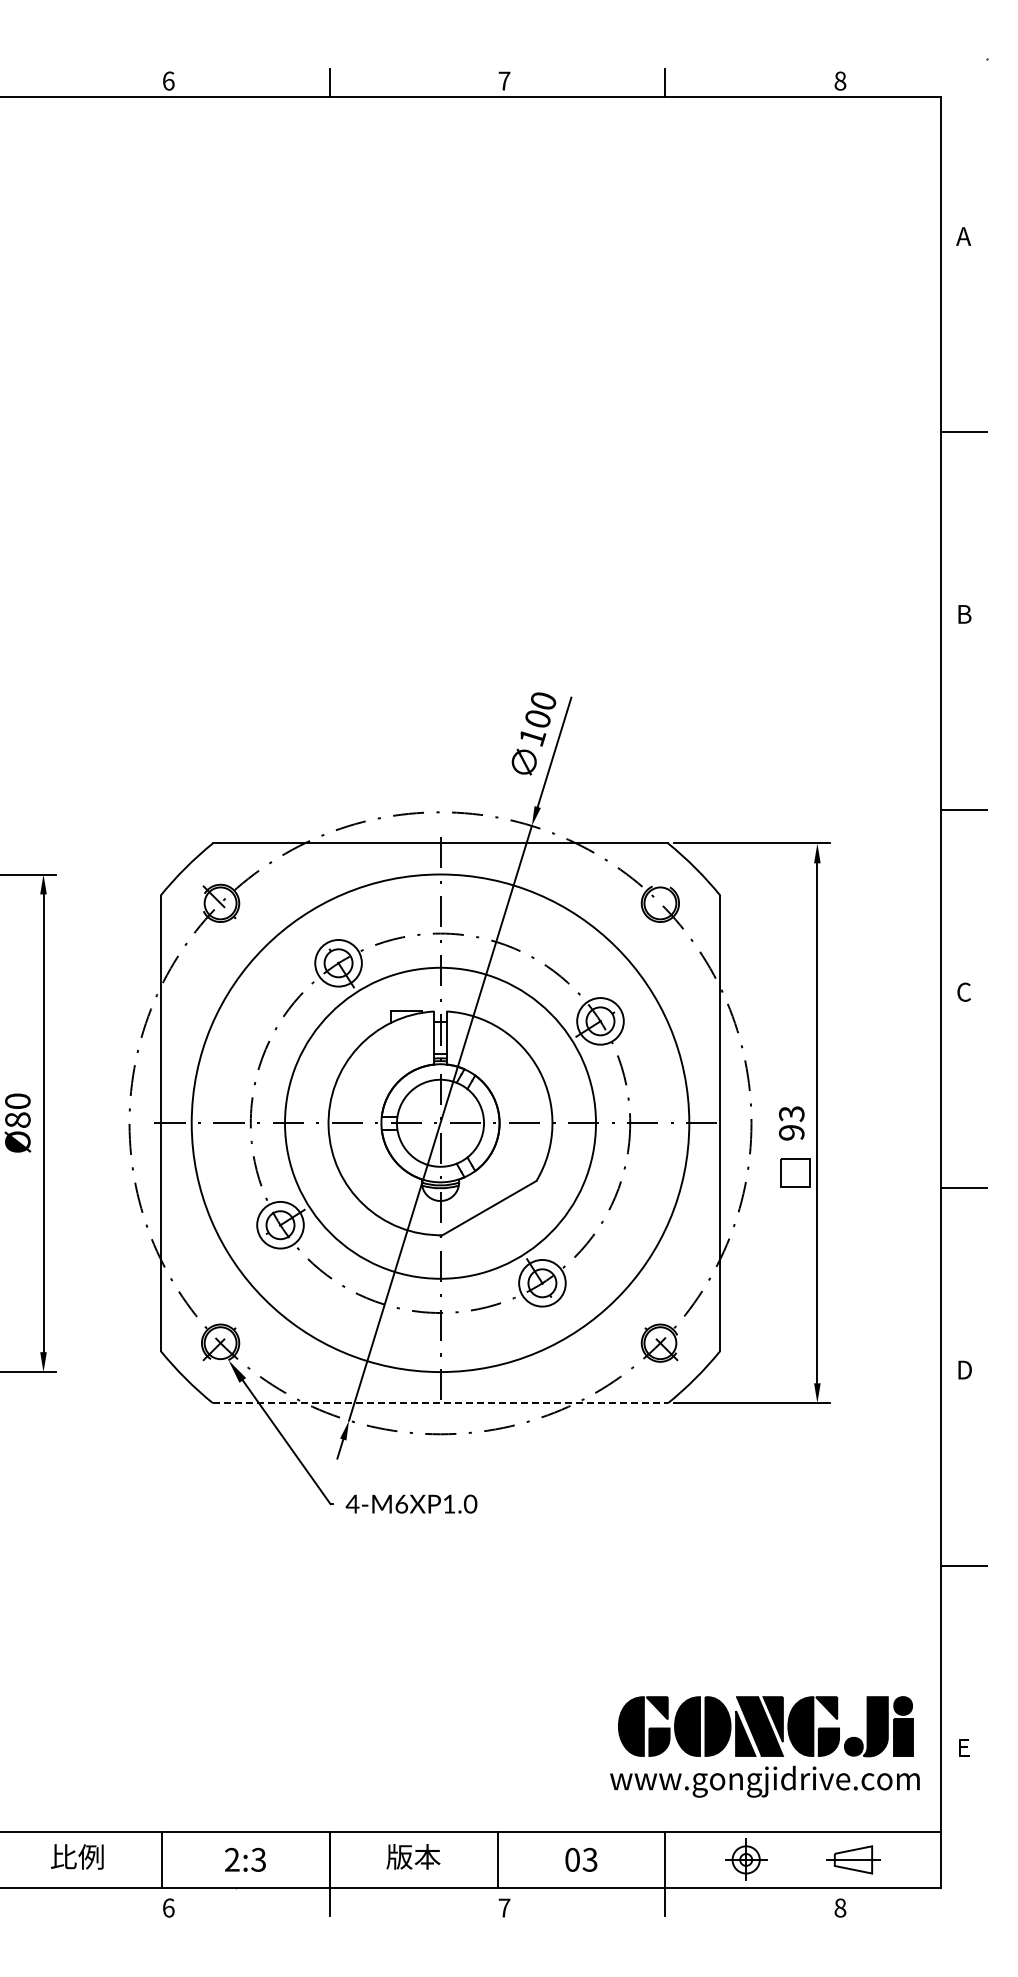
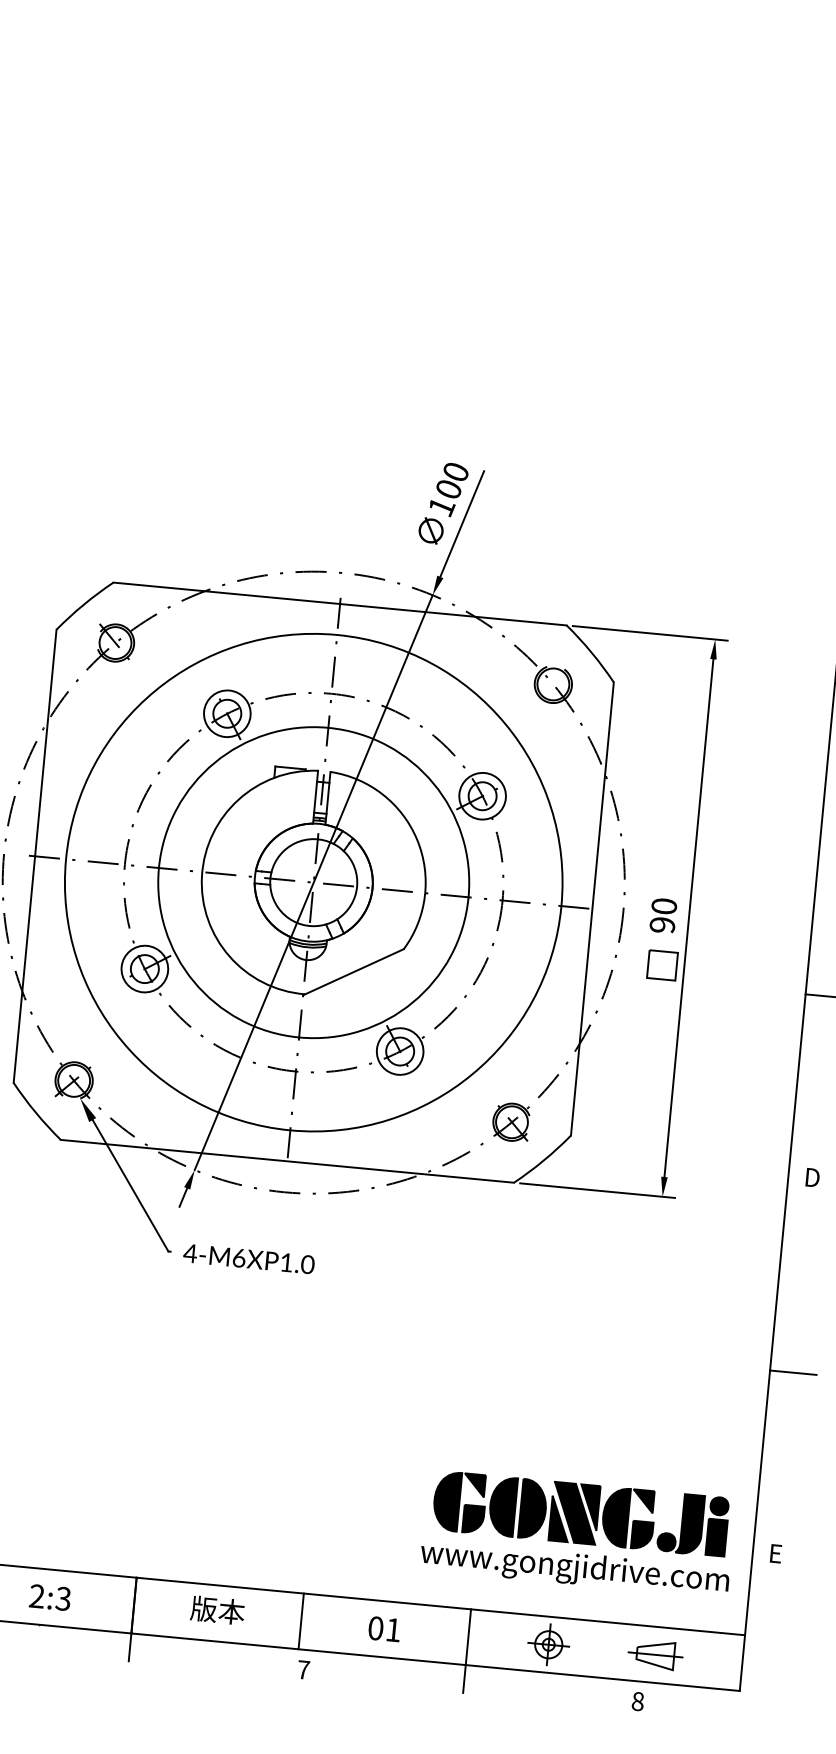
text: (791, 1114) -> (664, 906), 93 -> 90
line: (440, 1403) -> (287, 1161), dashed -> solid
text: (589, 1859) -> (392, 1629), 03 -> 01

